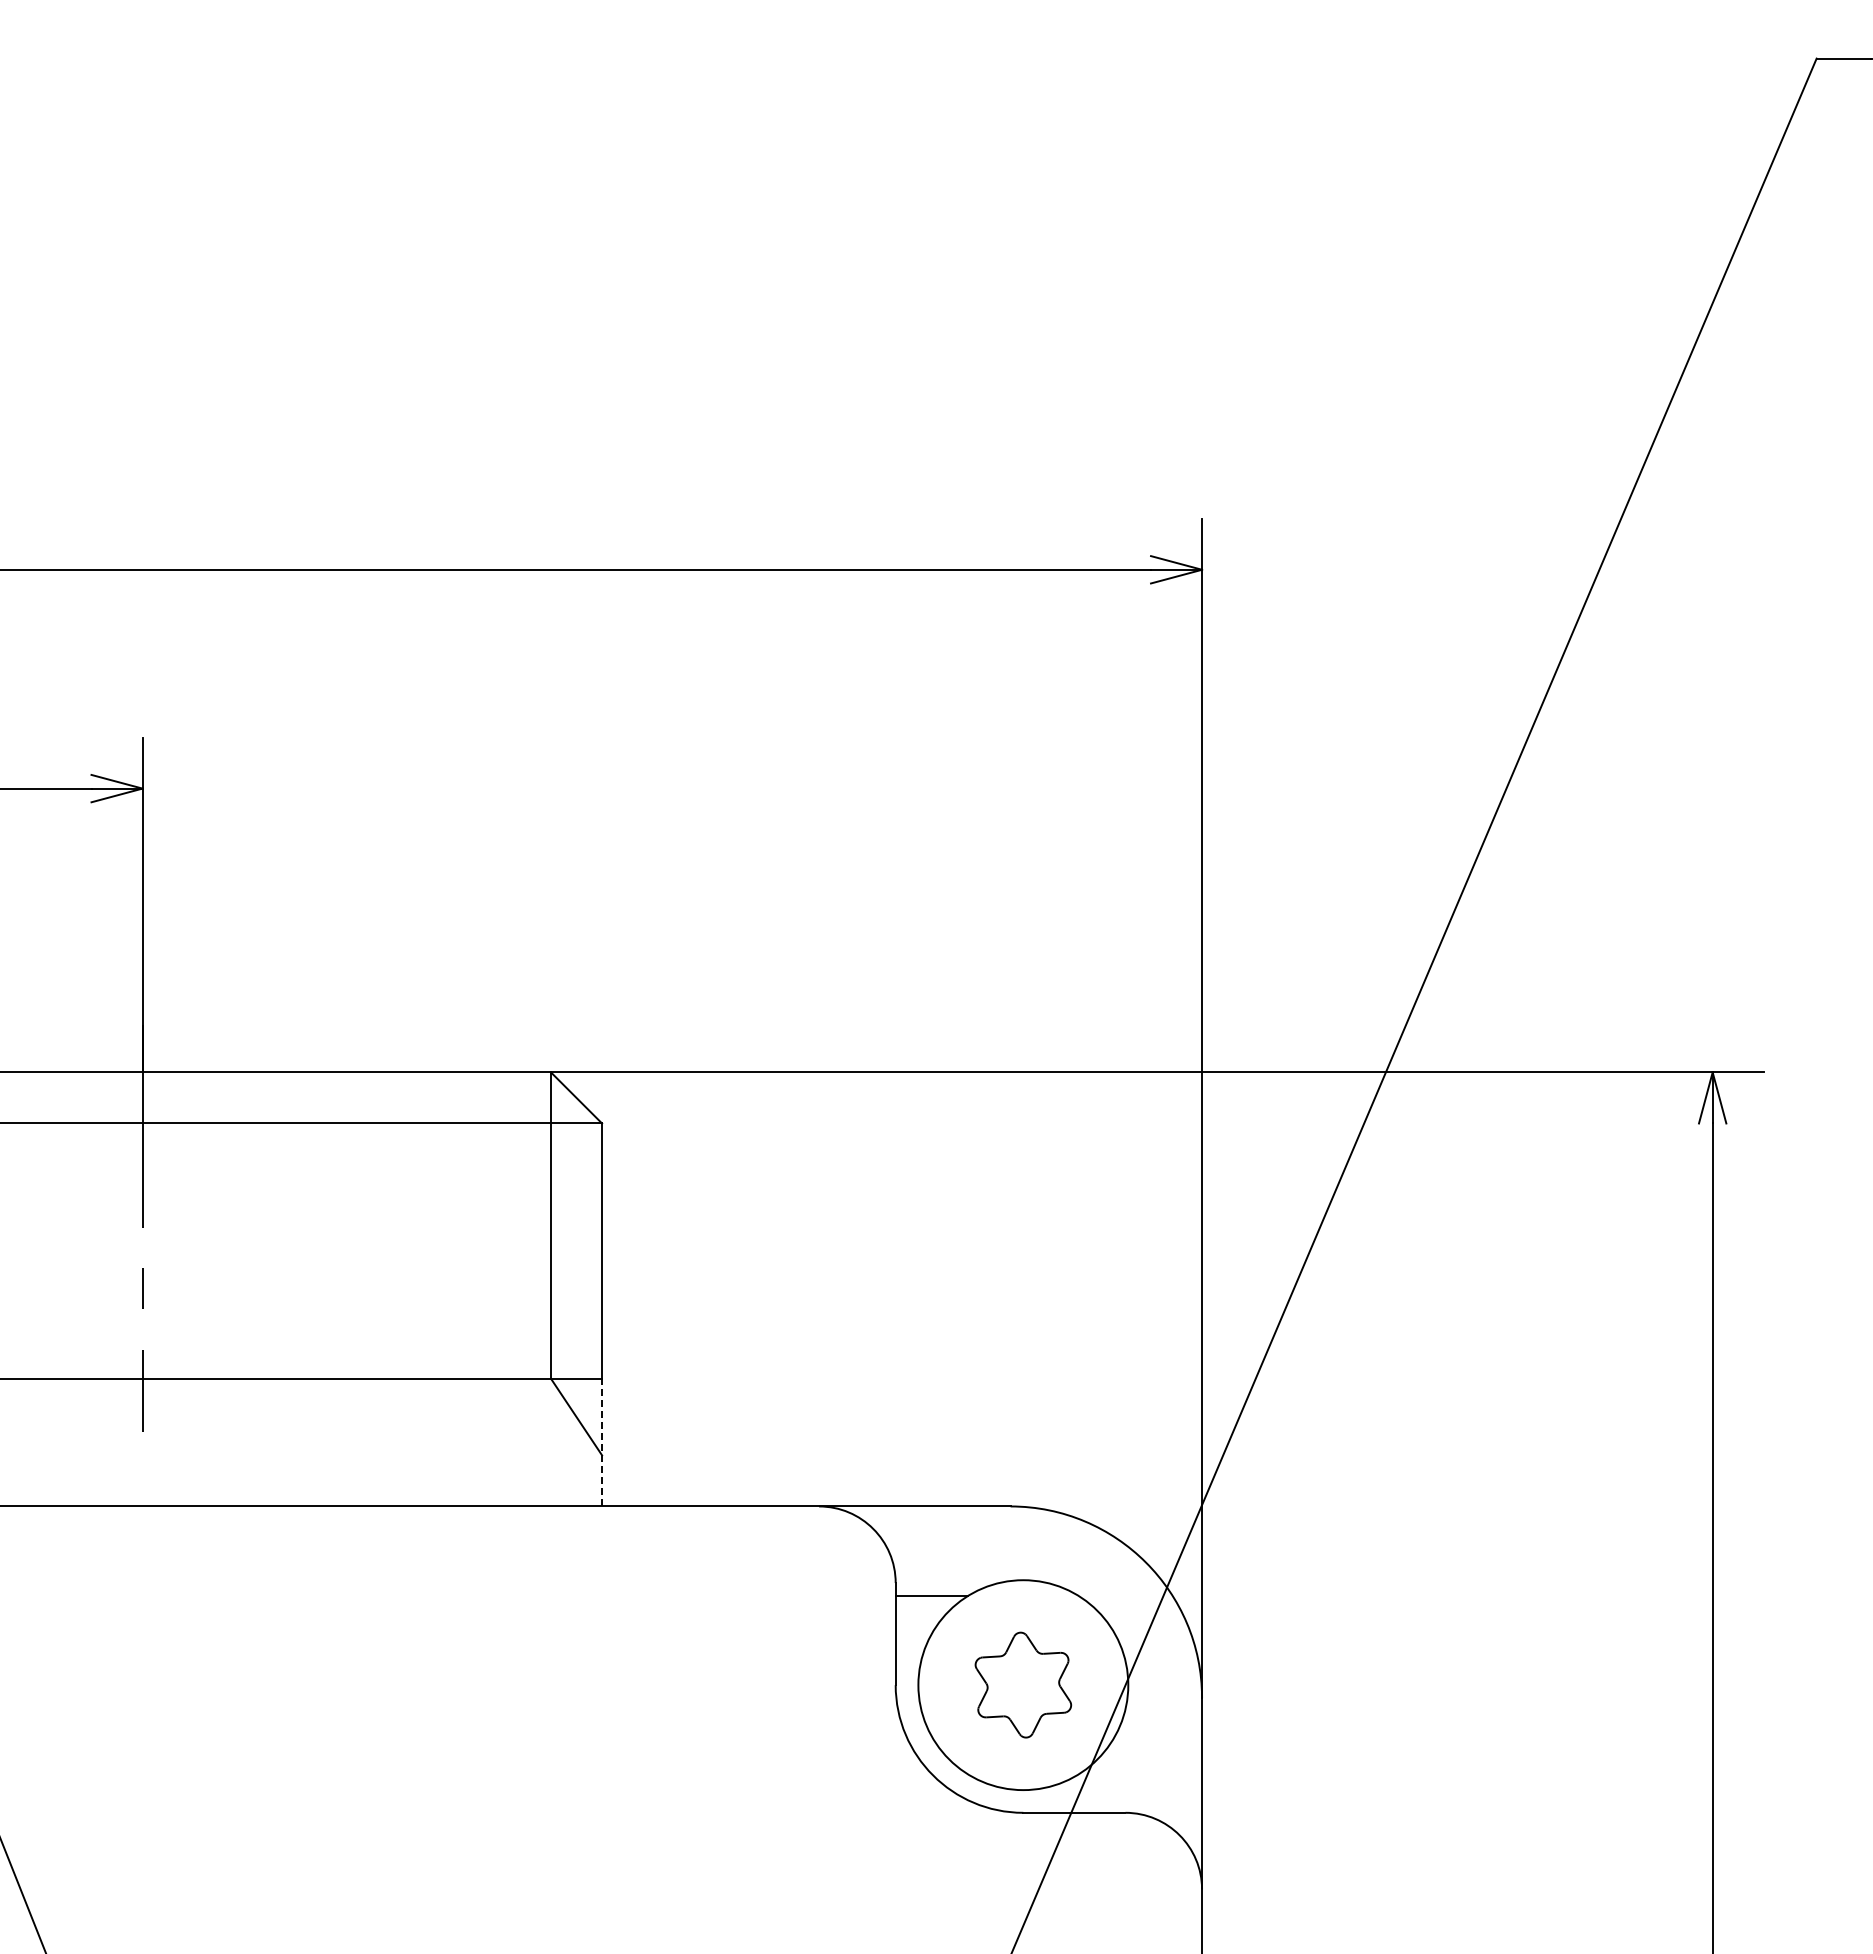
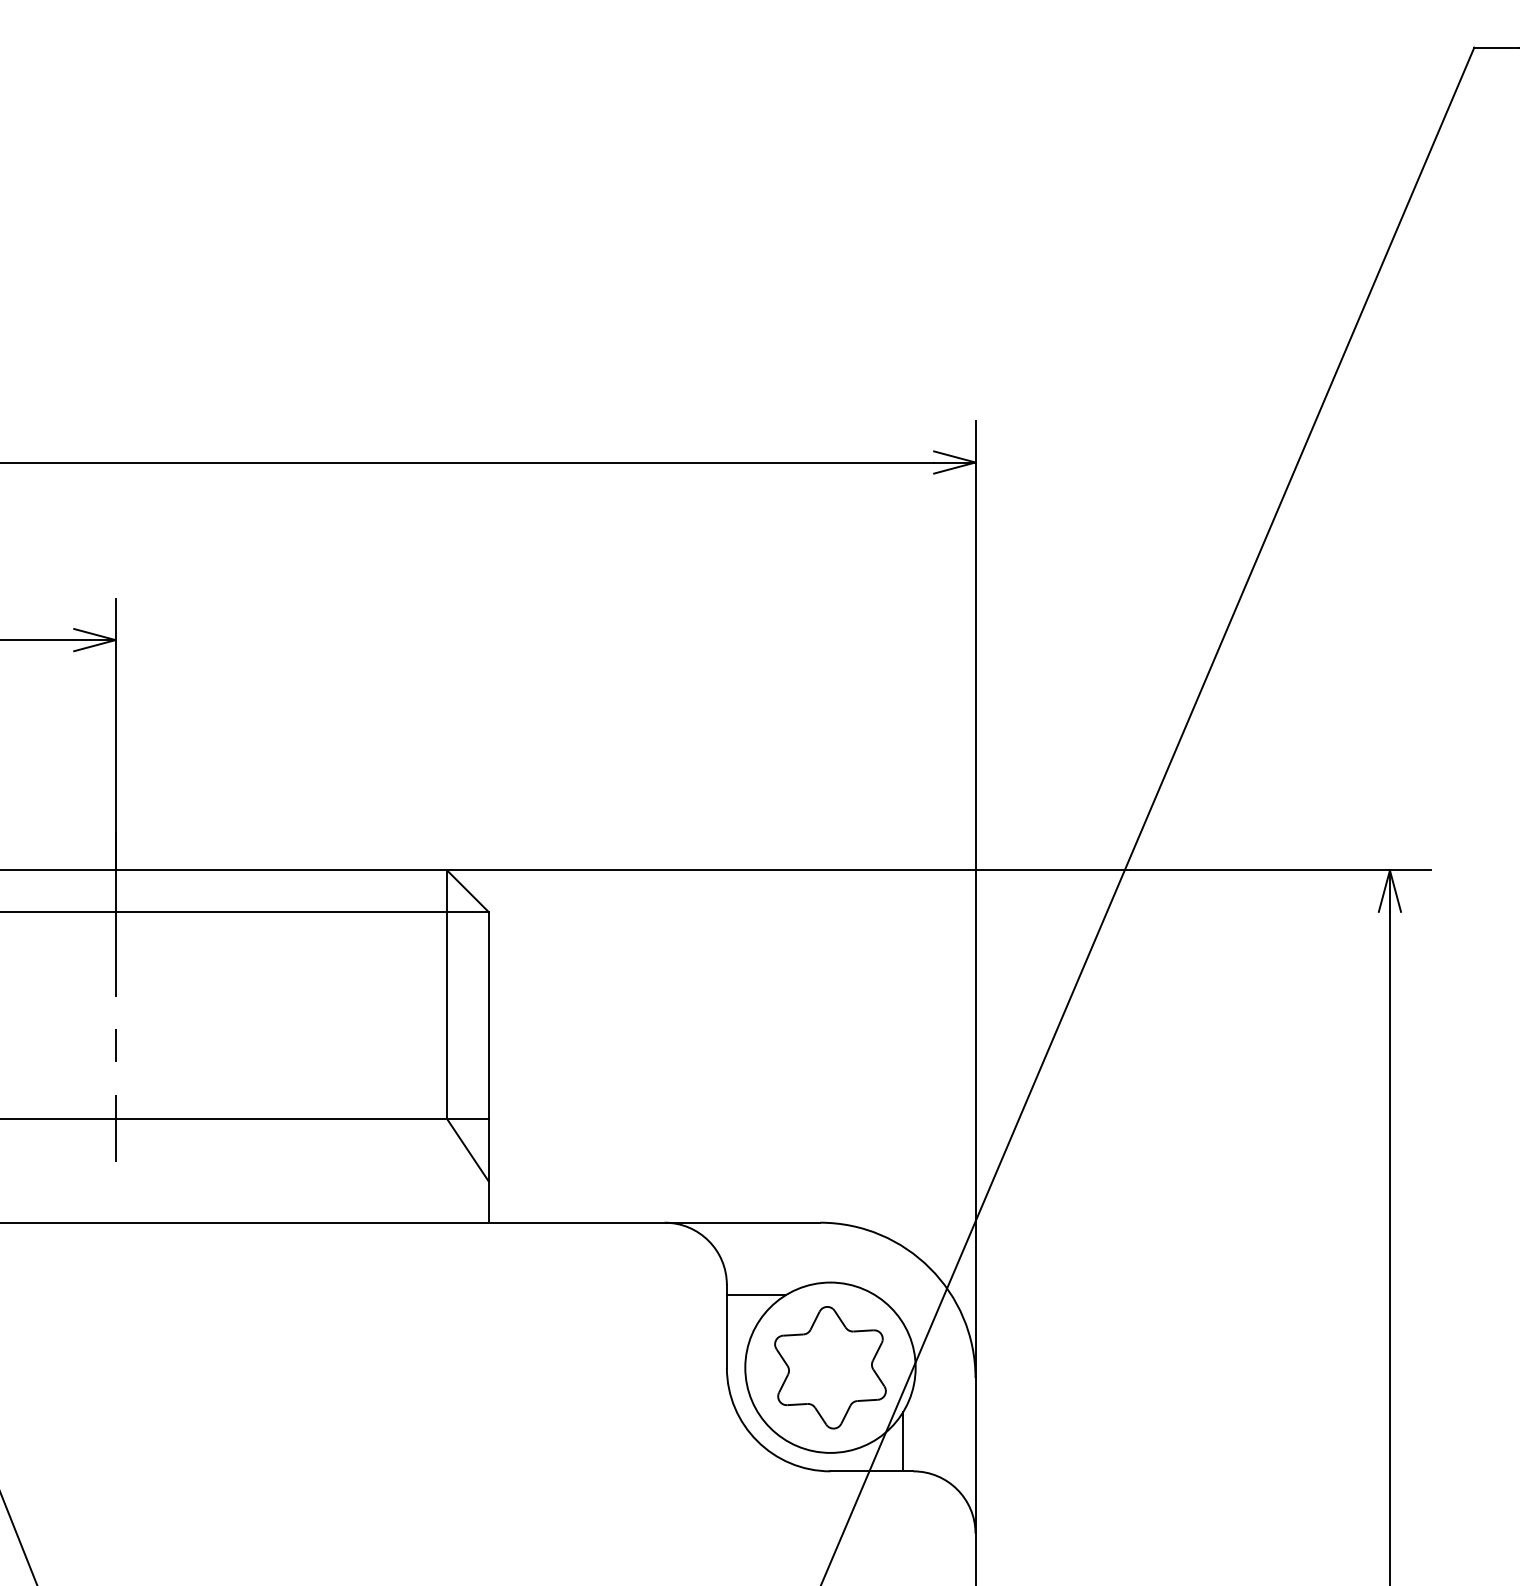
line: (602, 1442) -> (488, 1170), dashed -> solid
part: (1023, 1684) -> (830, 1367), size x1.43
line: (1112, 1776) -> (902, 1441), added

